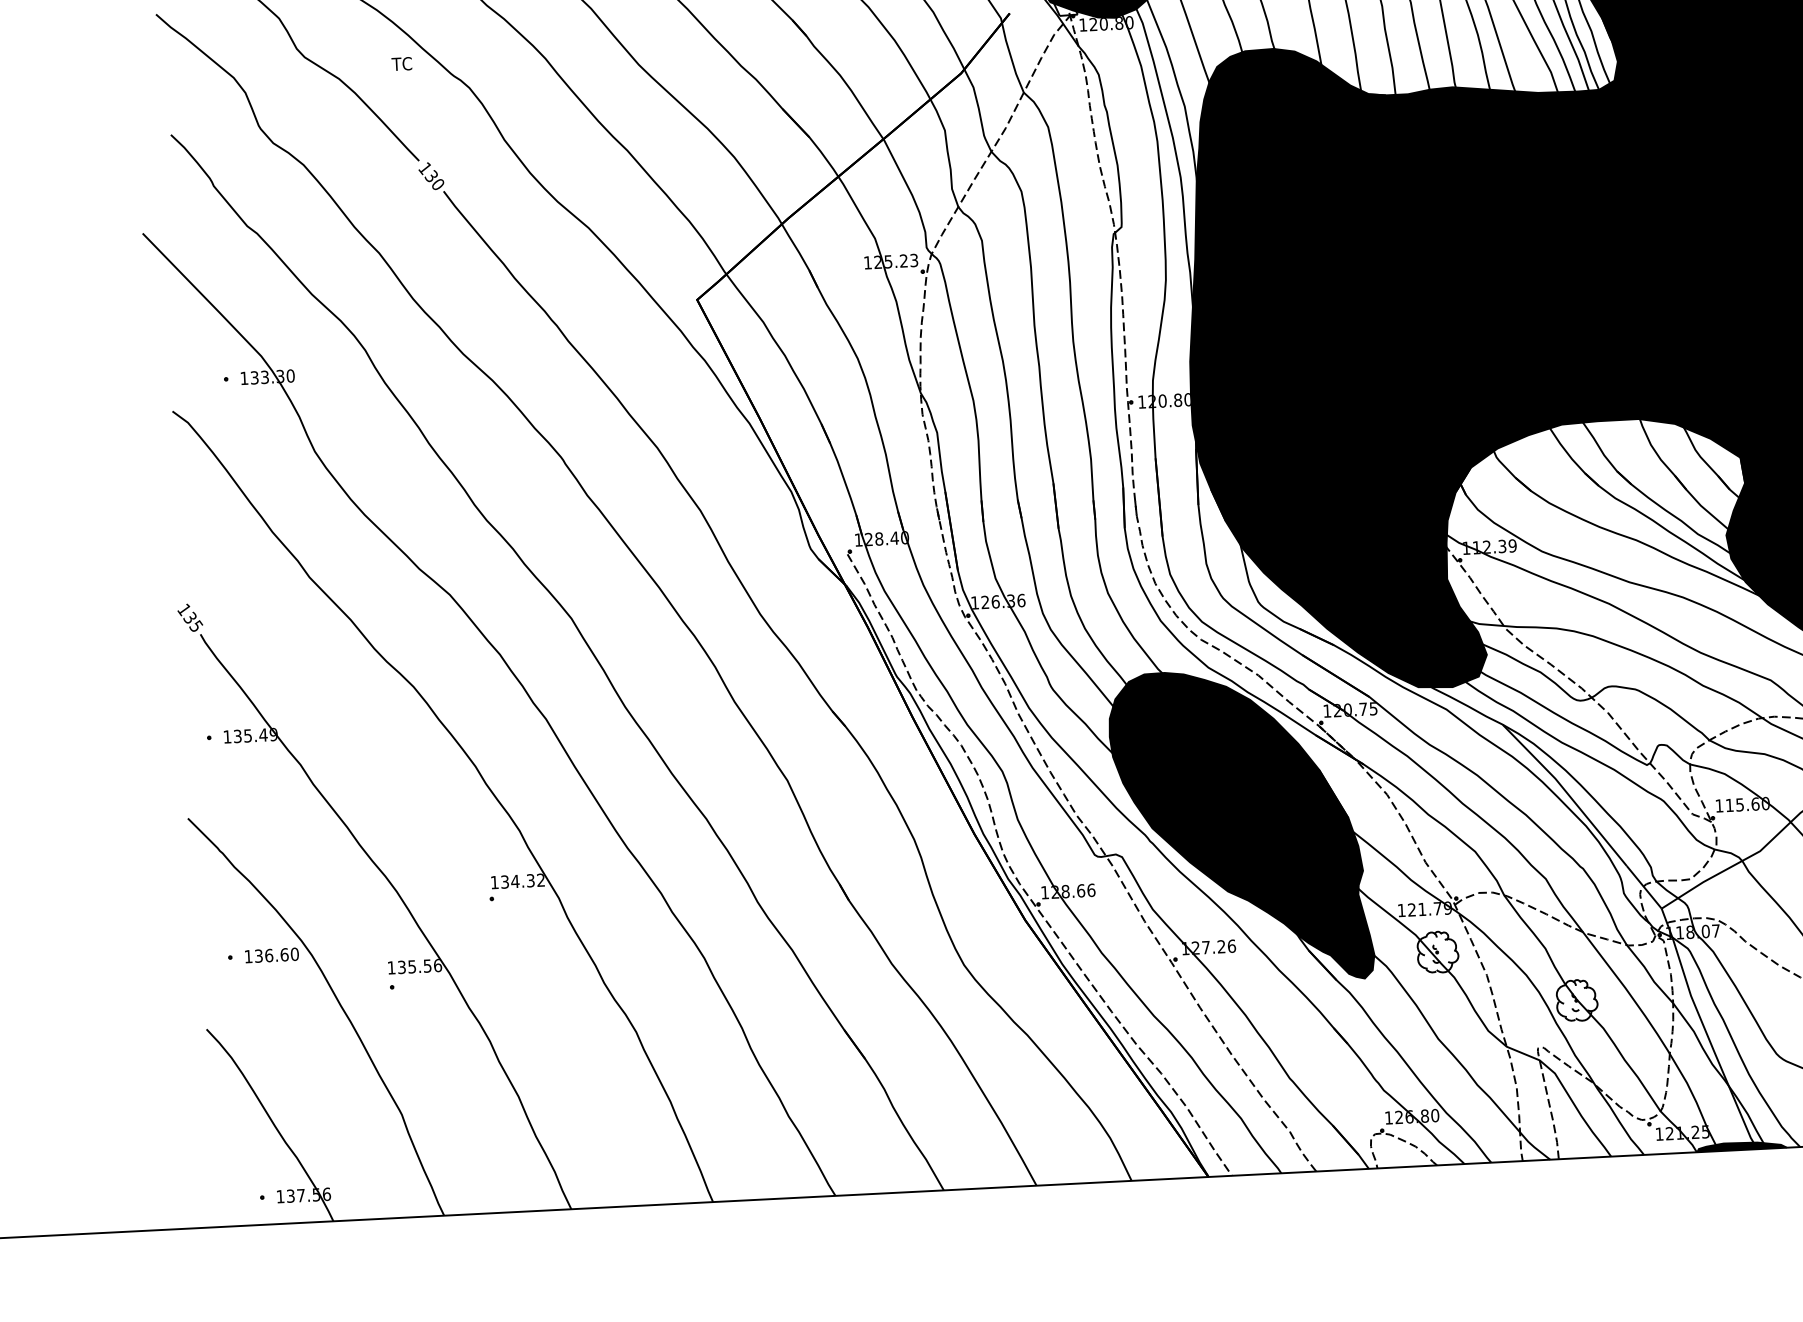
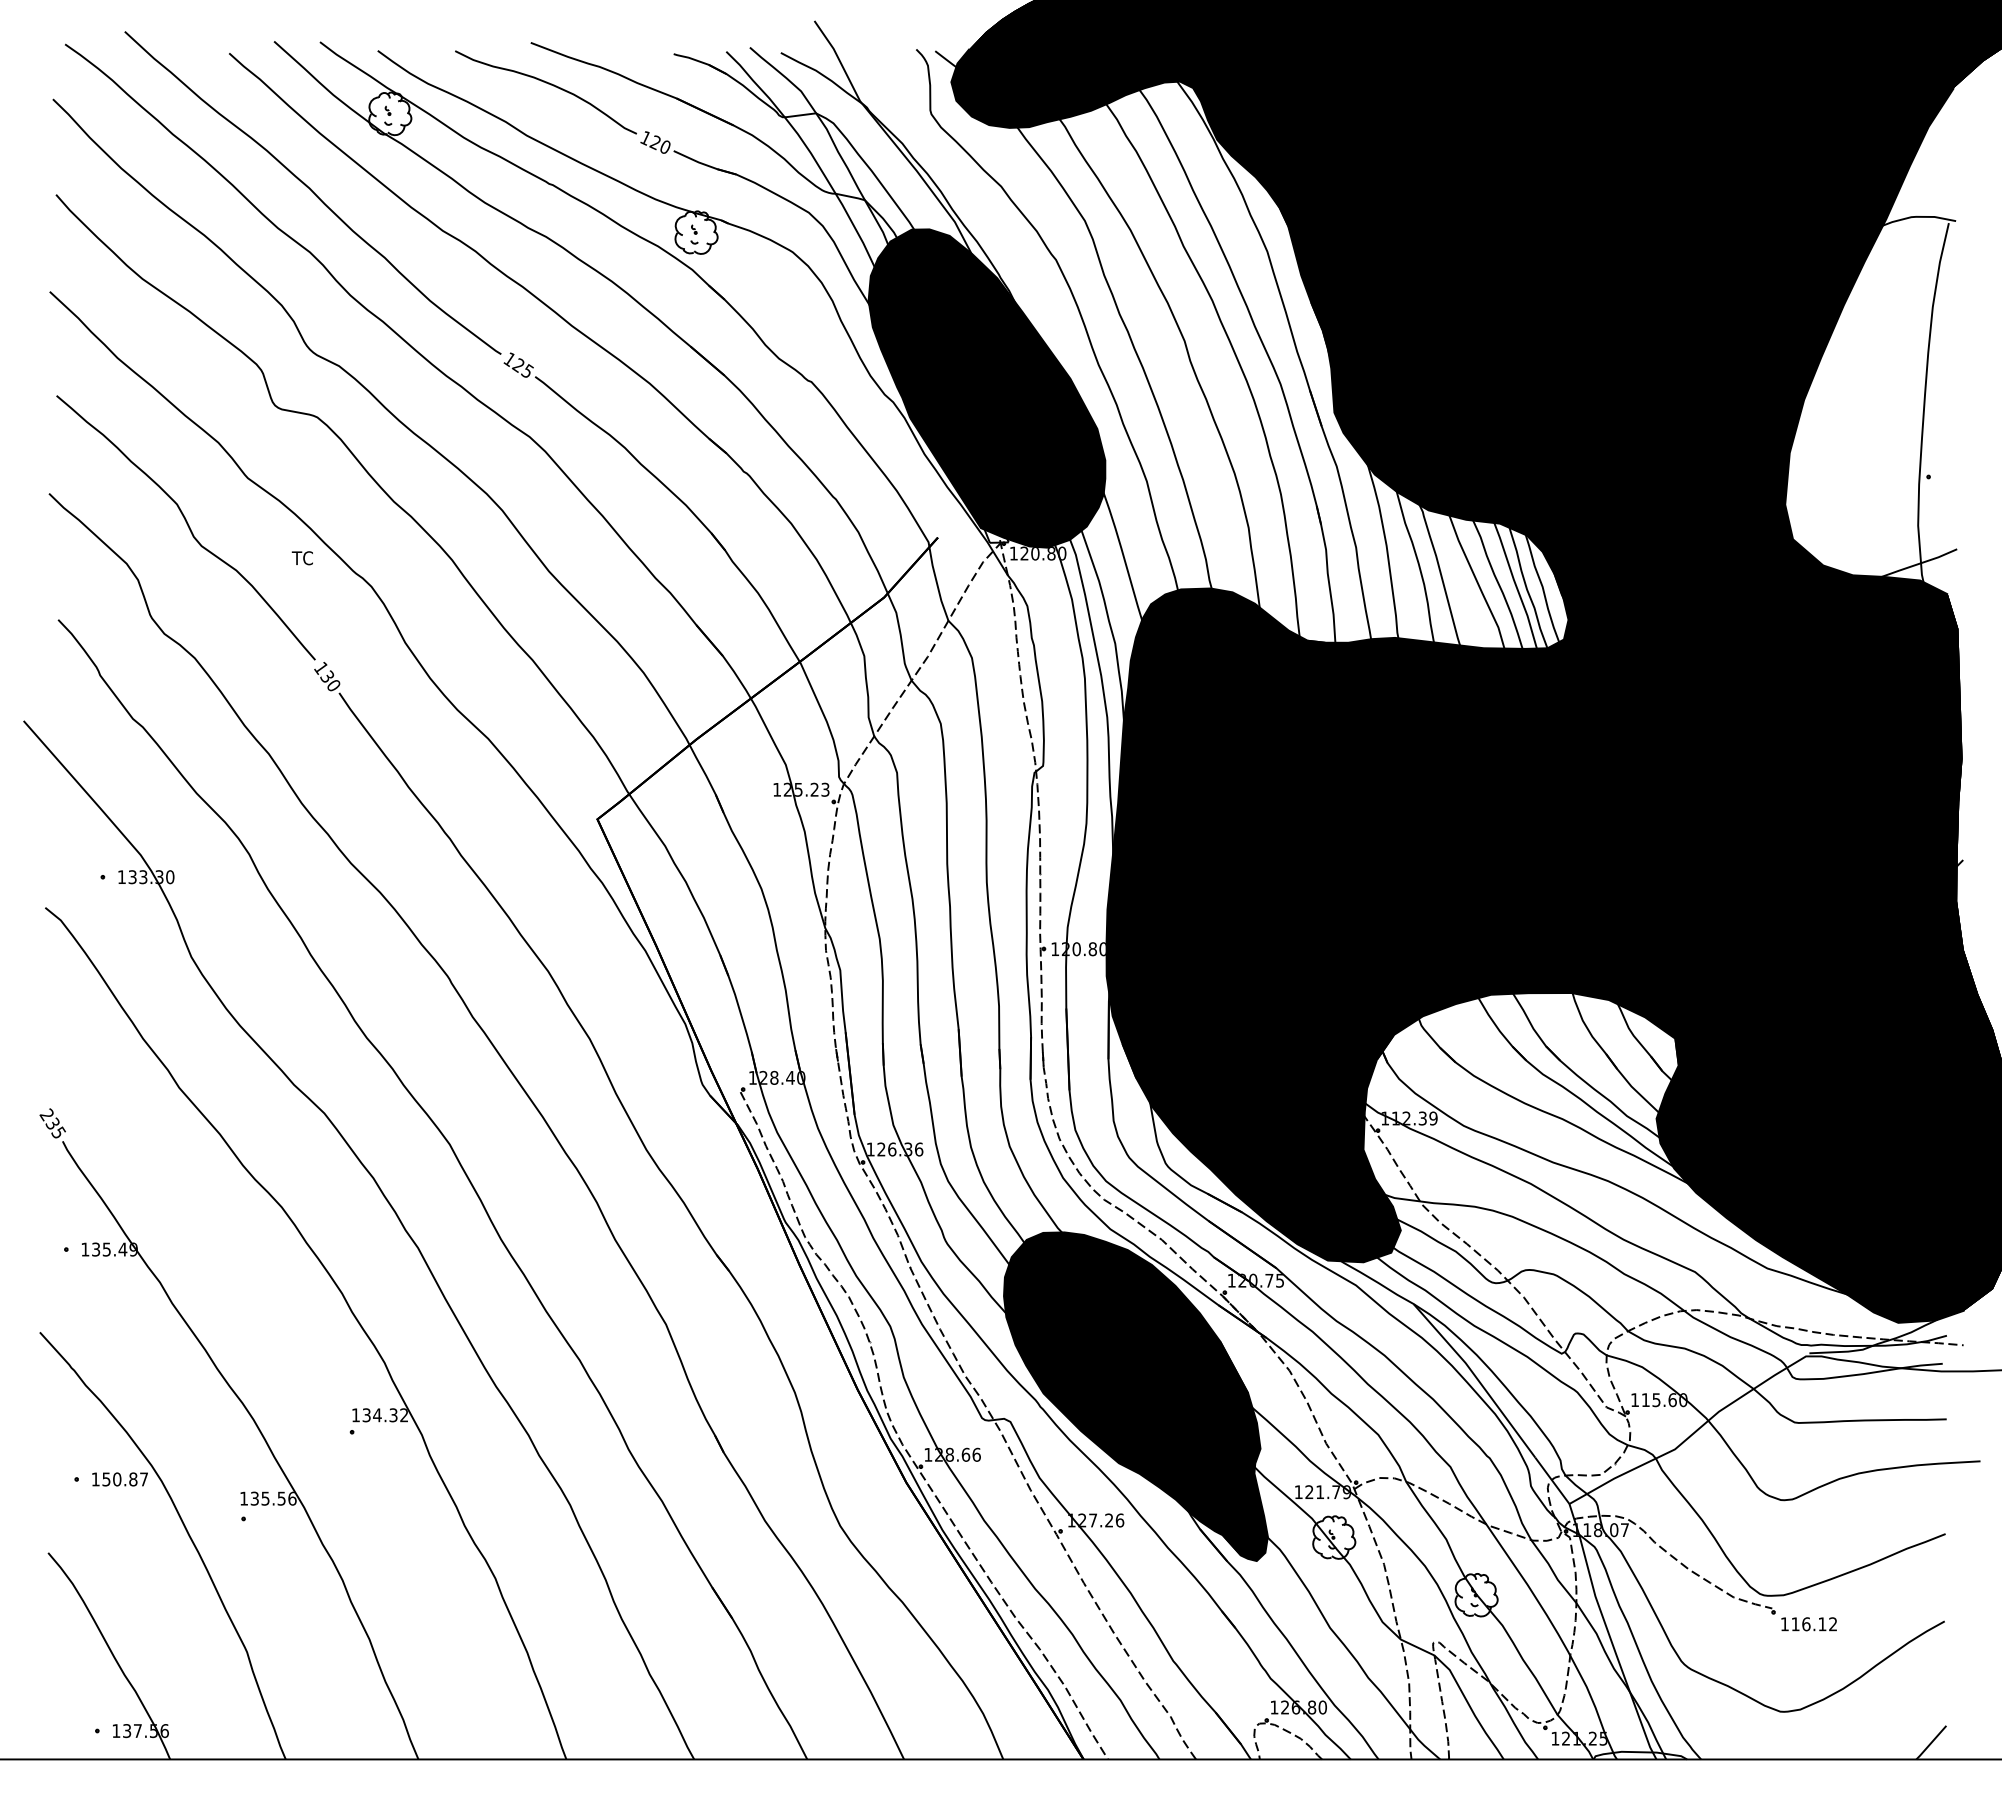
text: (183, 609) -> (46, 1114), 135 -> 235
text: (277, 955) -> (125, 1479), 136.60 -> 150.87
fill: (1741, 1146) -> (1640, 1755), removed

